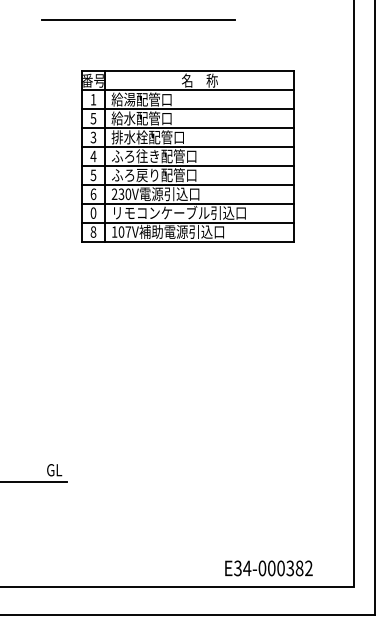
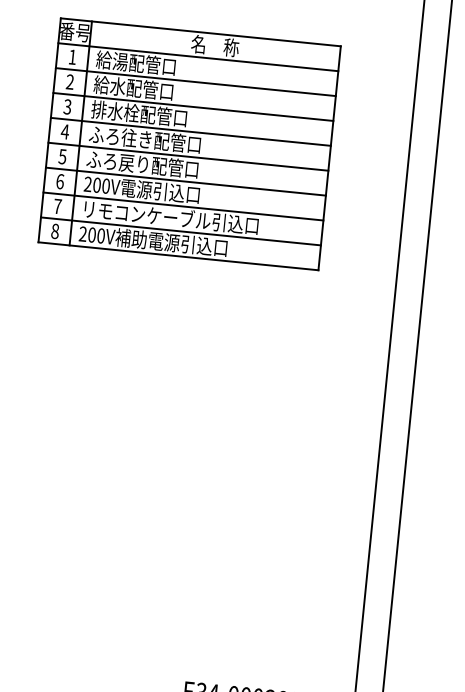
text: (93, 118) -> (70, 81), 5 -> 2
text: (121, 193) -> (97, 184), 230V -> 200V
text: (93, 212) -> (57, 205), 0 -> 7
text: (121, 231) -> (92, 234), 107V -> 200V

